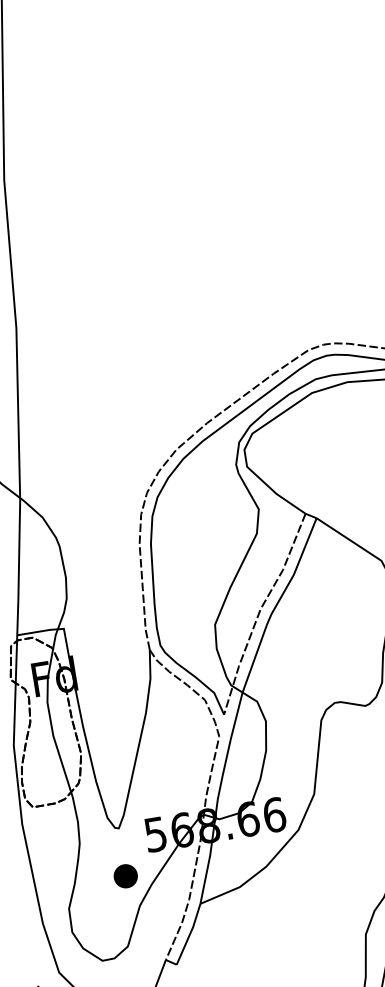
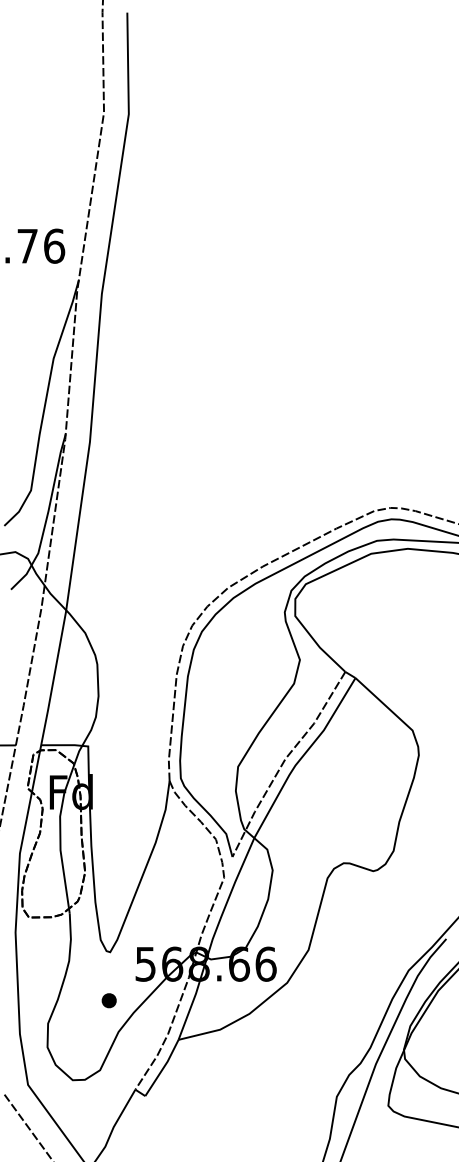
part: (124, 876) -> (108, 1000), size x0.62

